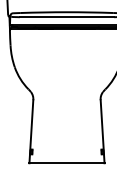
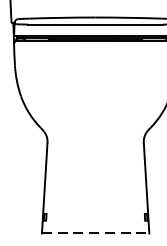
line: (67, 163) -> (96, 233), solid -> dashed

